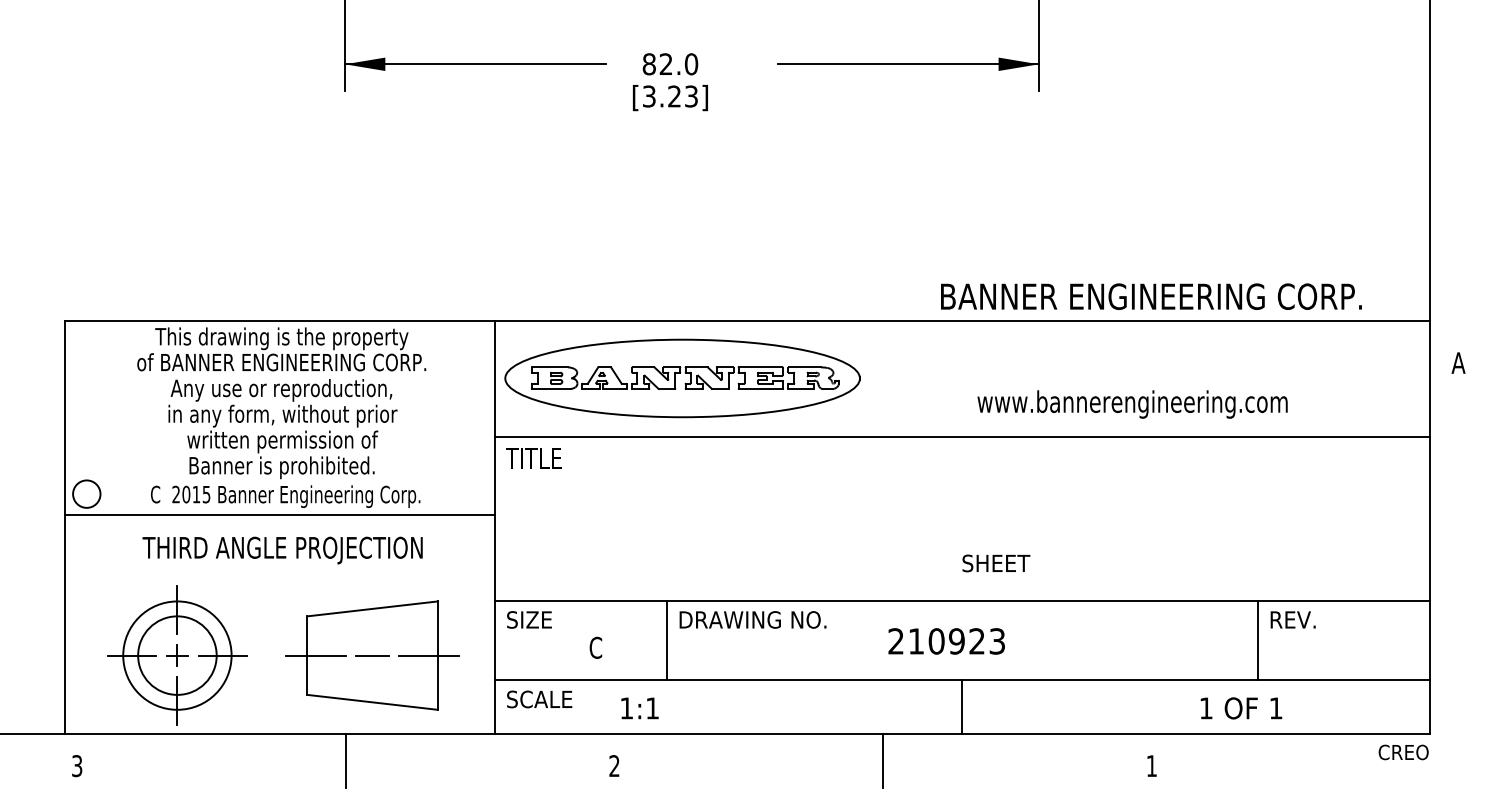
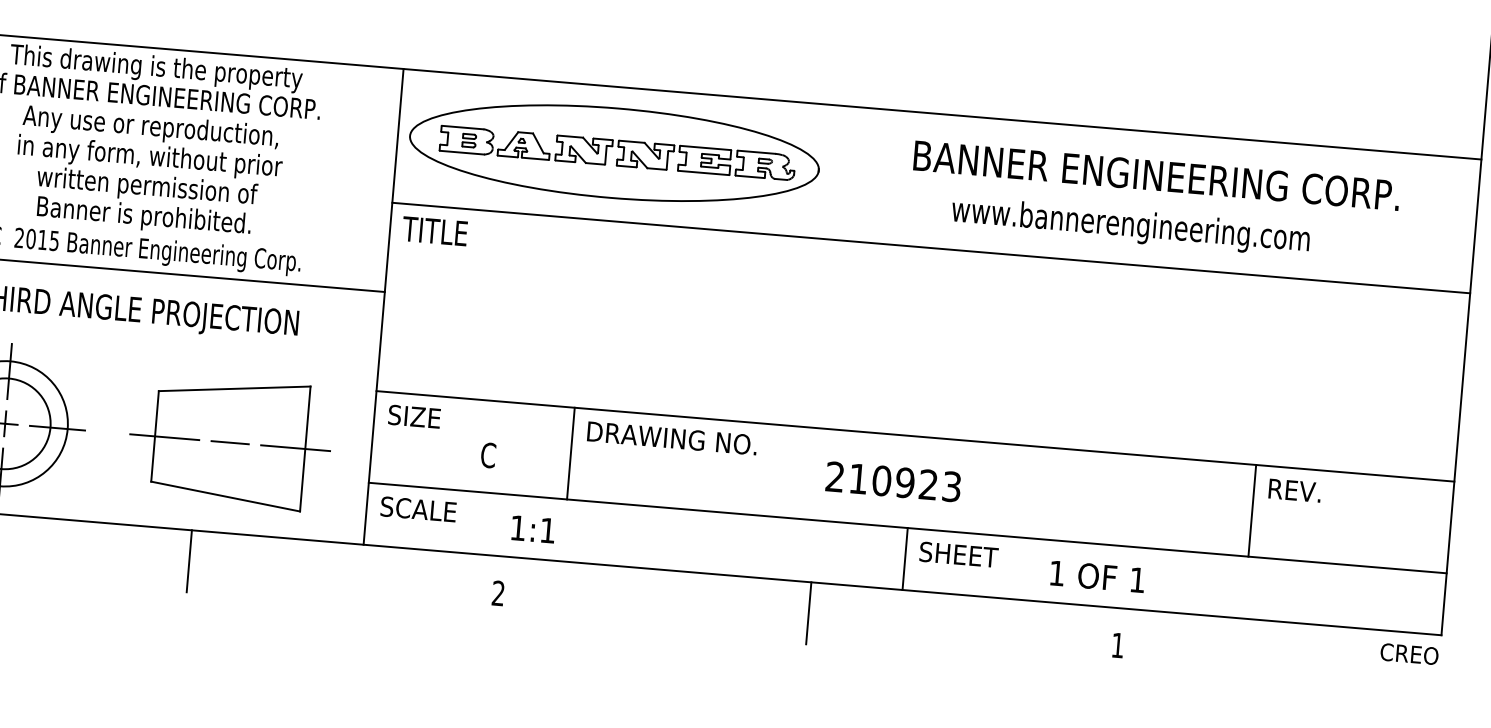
text: (1151, 296) -> (1156, 175), moved
text: (996, 563) -> (959, 554), moved
text: (1241, 708) -> (1097, 576), moved

